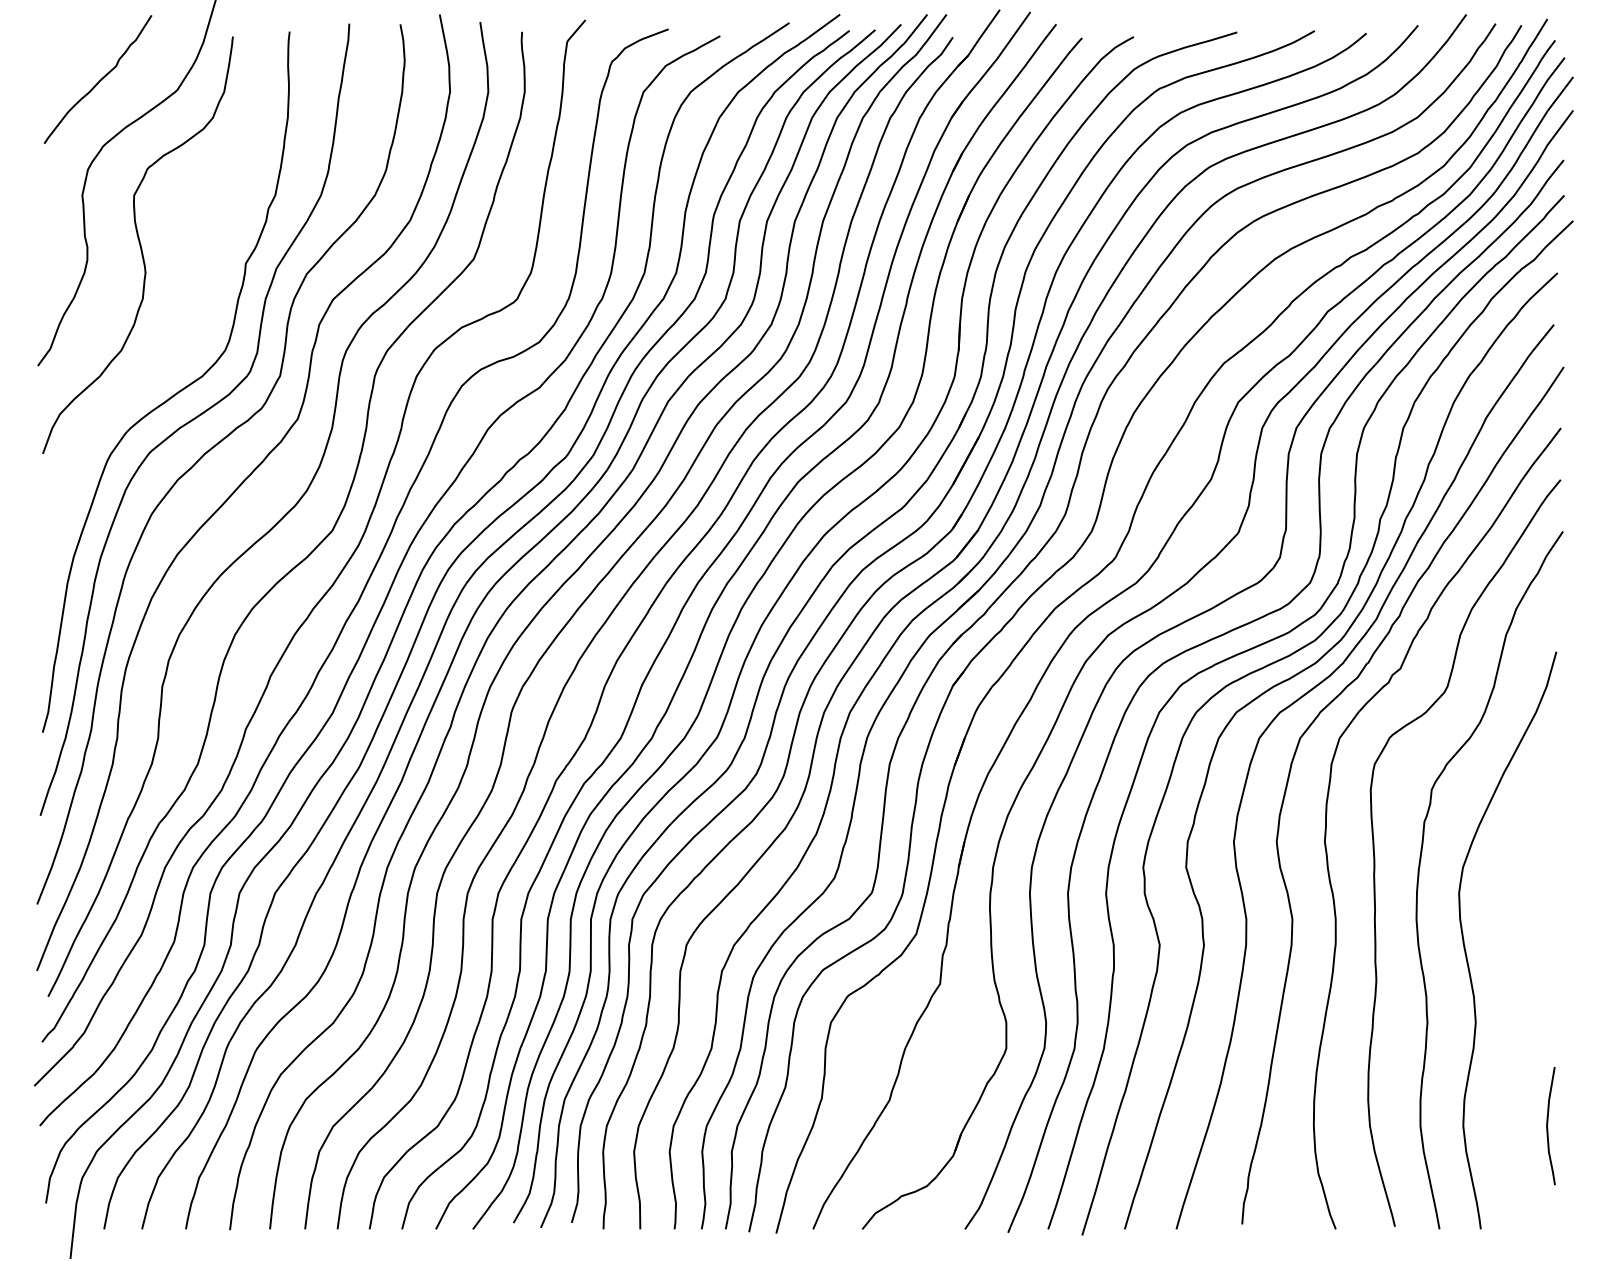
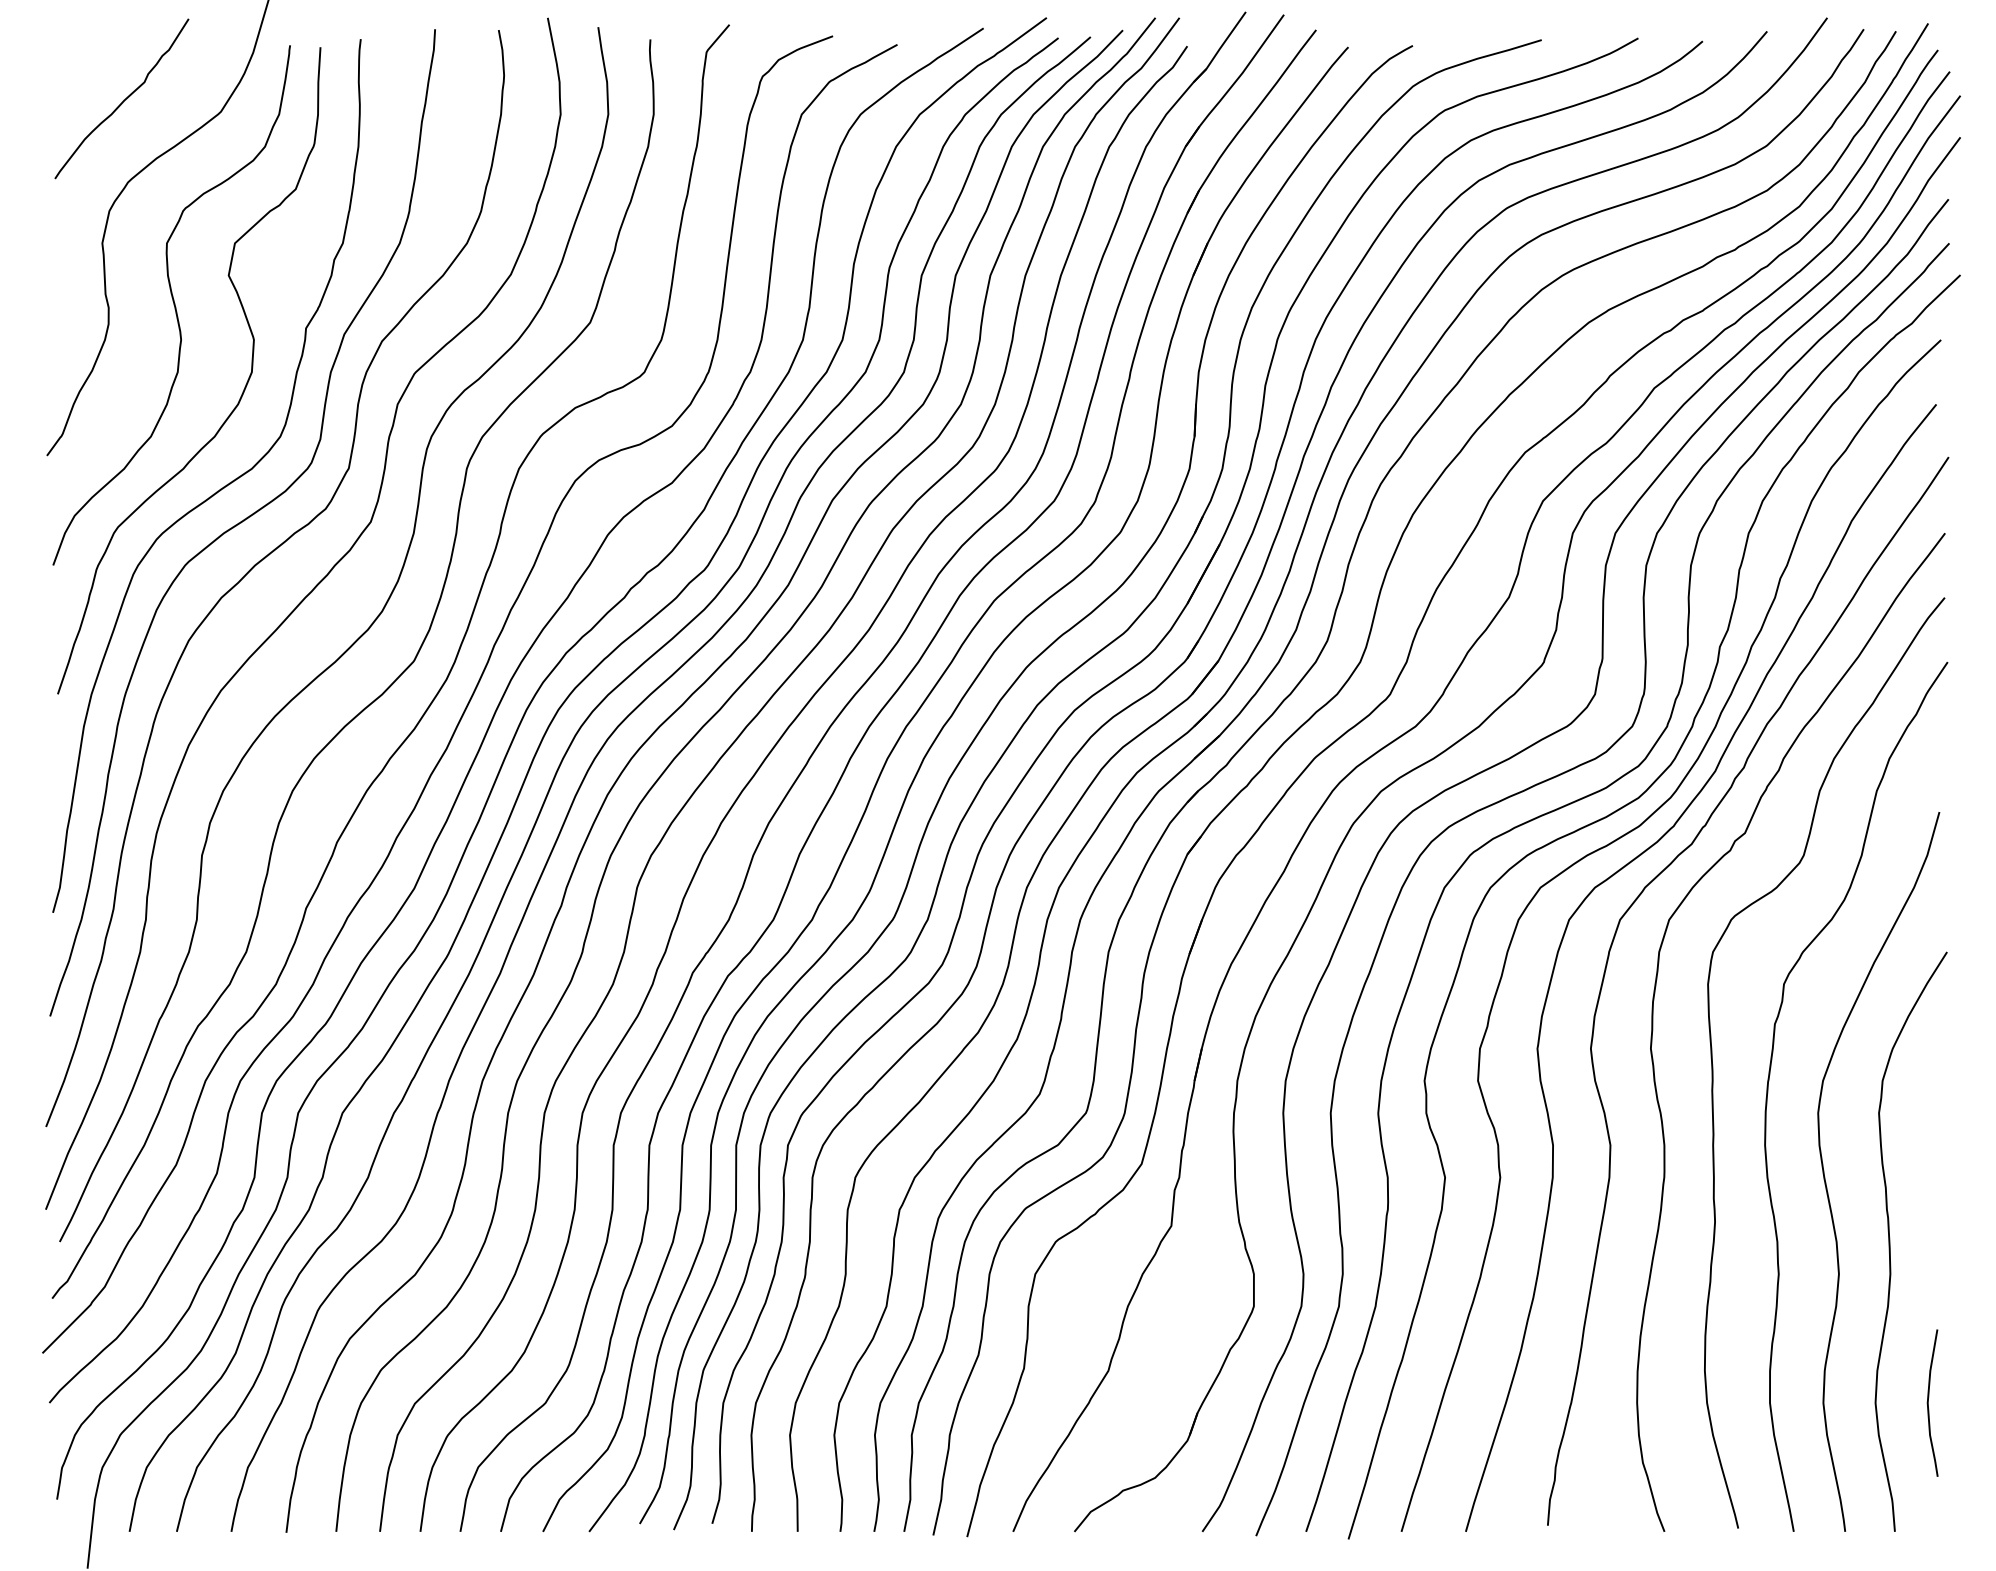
curve: (194, 314) -> (242, 391), added
curve: (1517, 996) -> (1890, 1241), added

